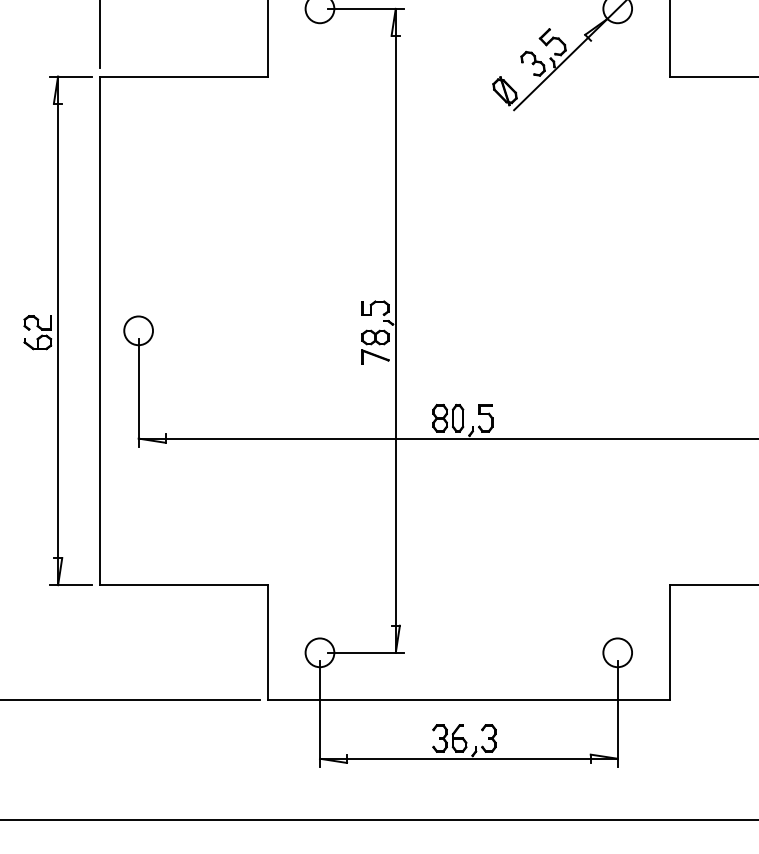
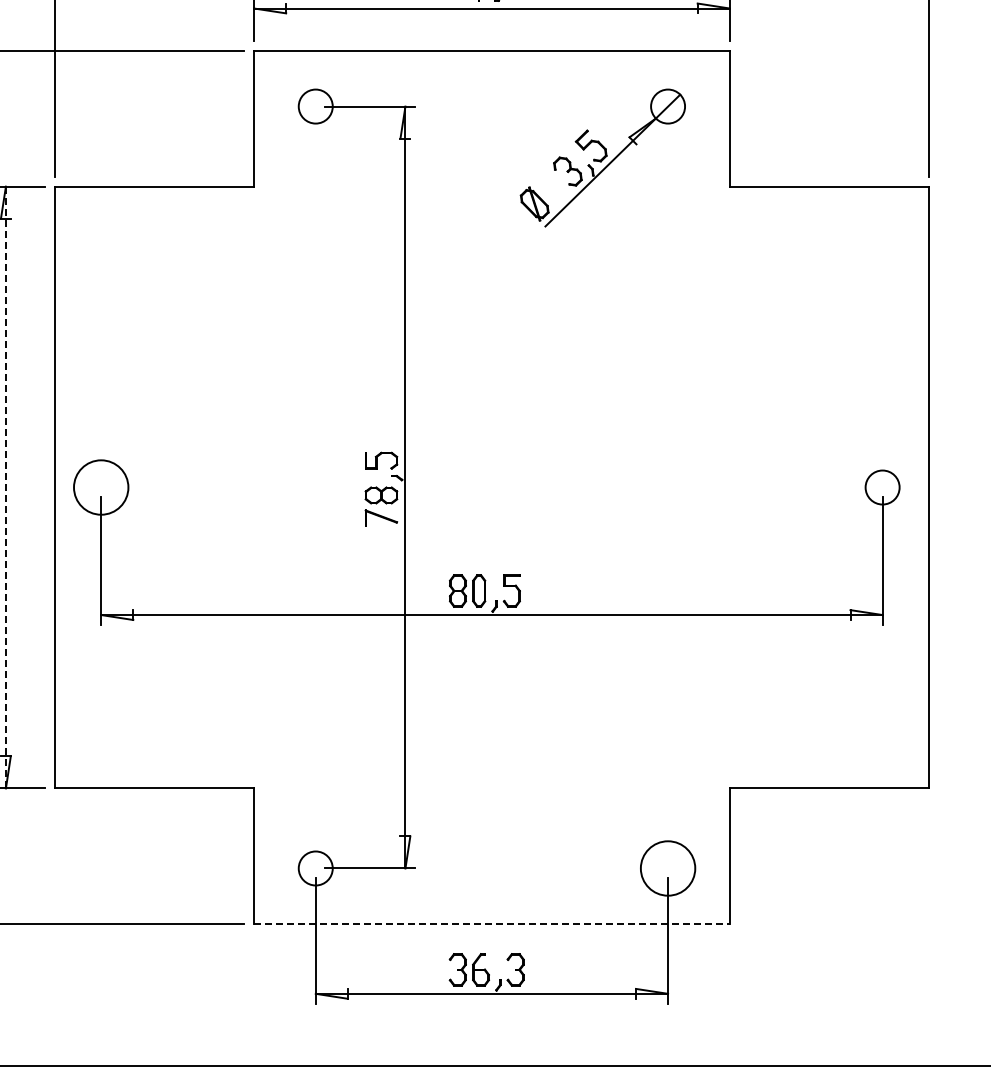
line: (57, 330) -> (5, 487), solid -> dashed
circle: (138, 330) -> (101, 487), size x1.6
circle: (618, 652) -> (668, 868), size x1.6
line: (468, 700) -> (491, 924), solid -> dashed

